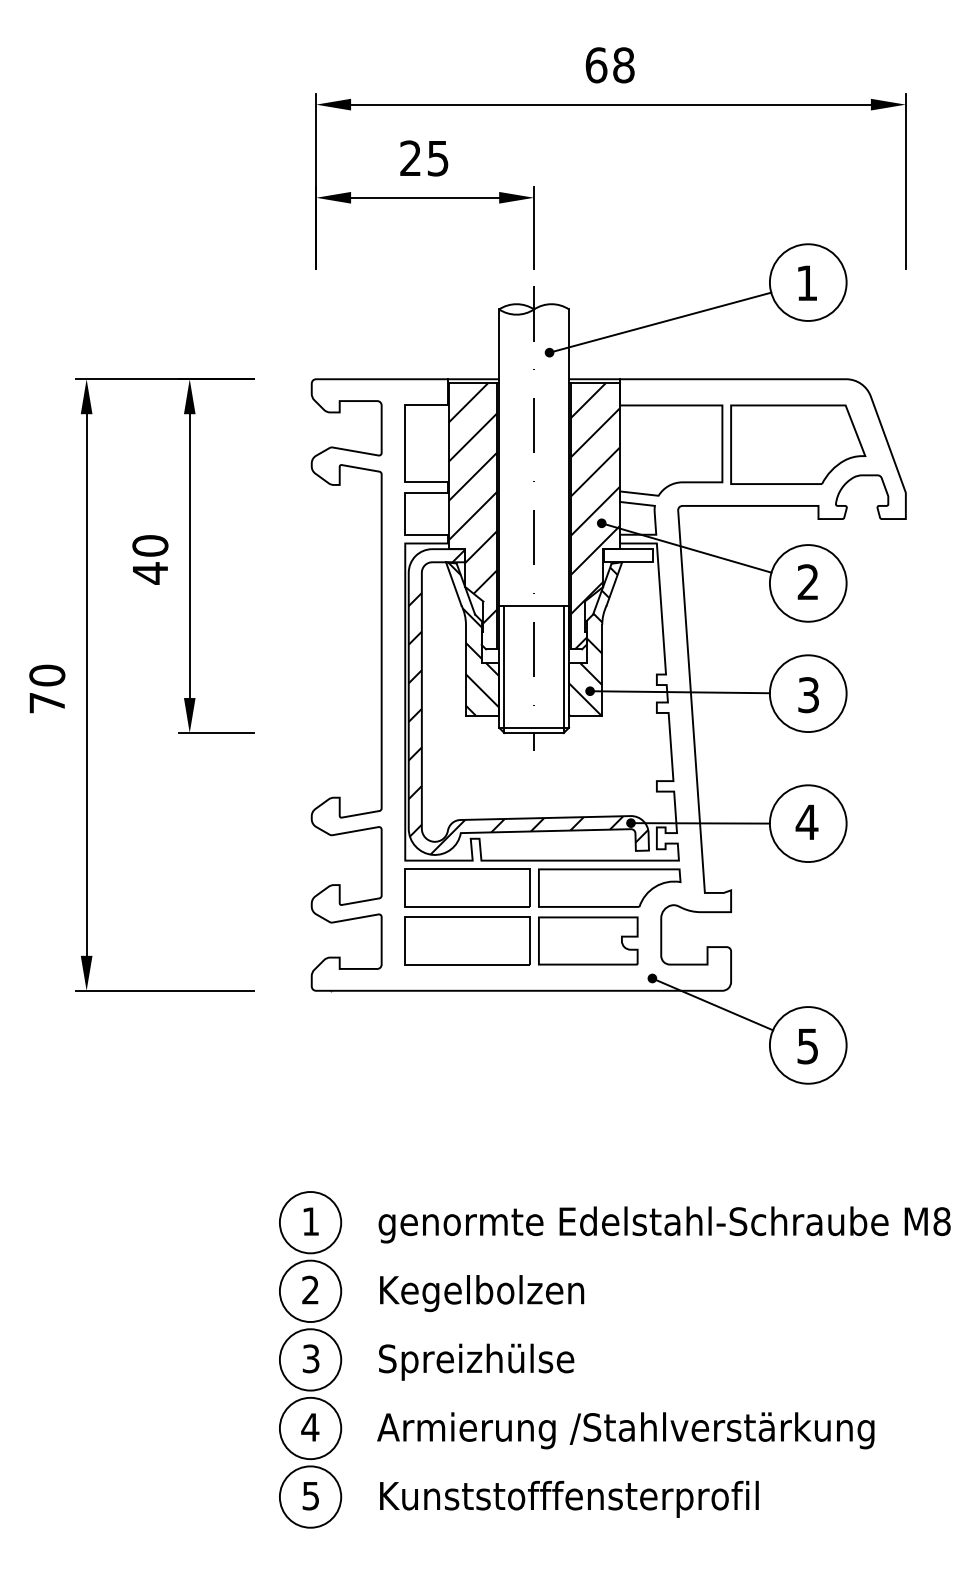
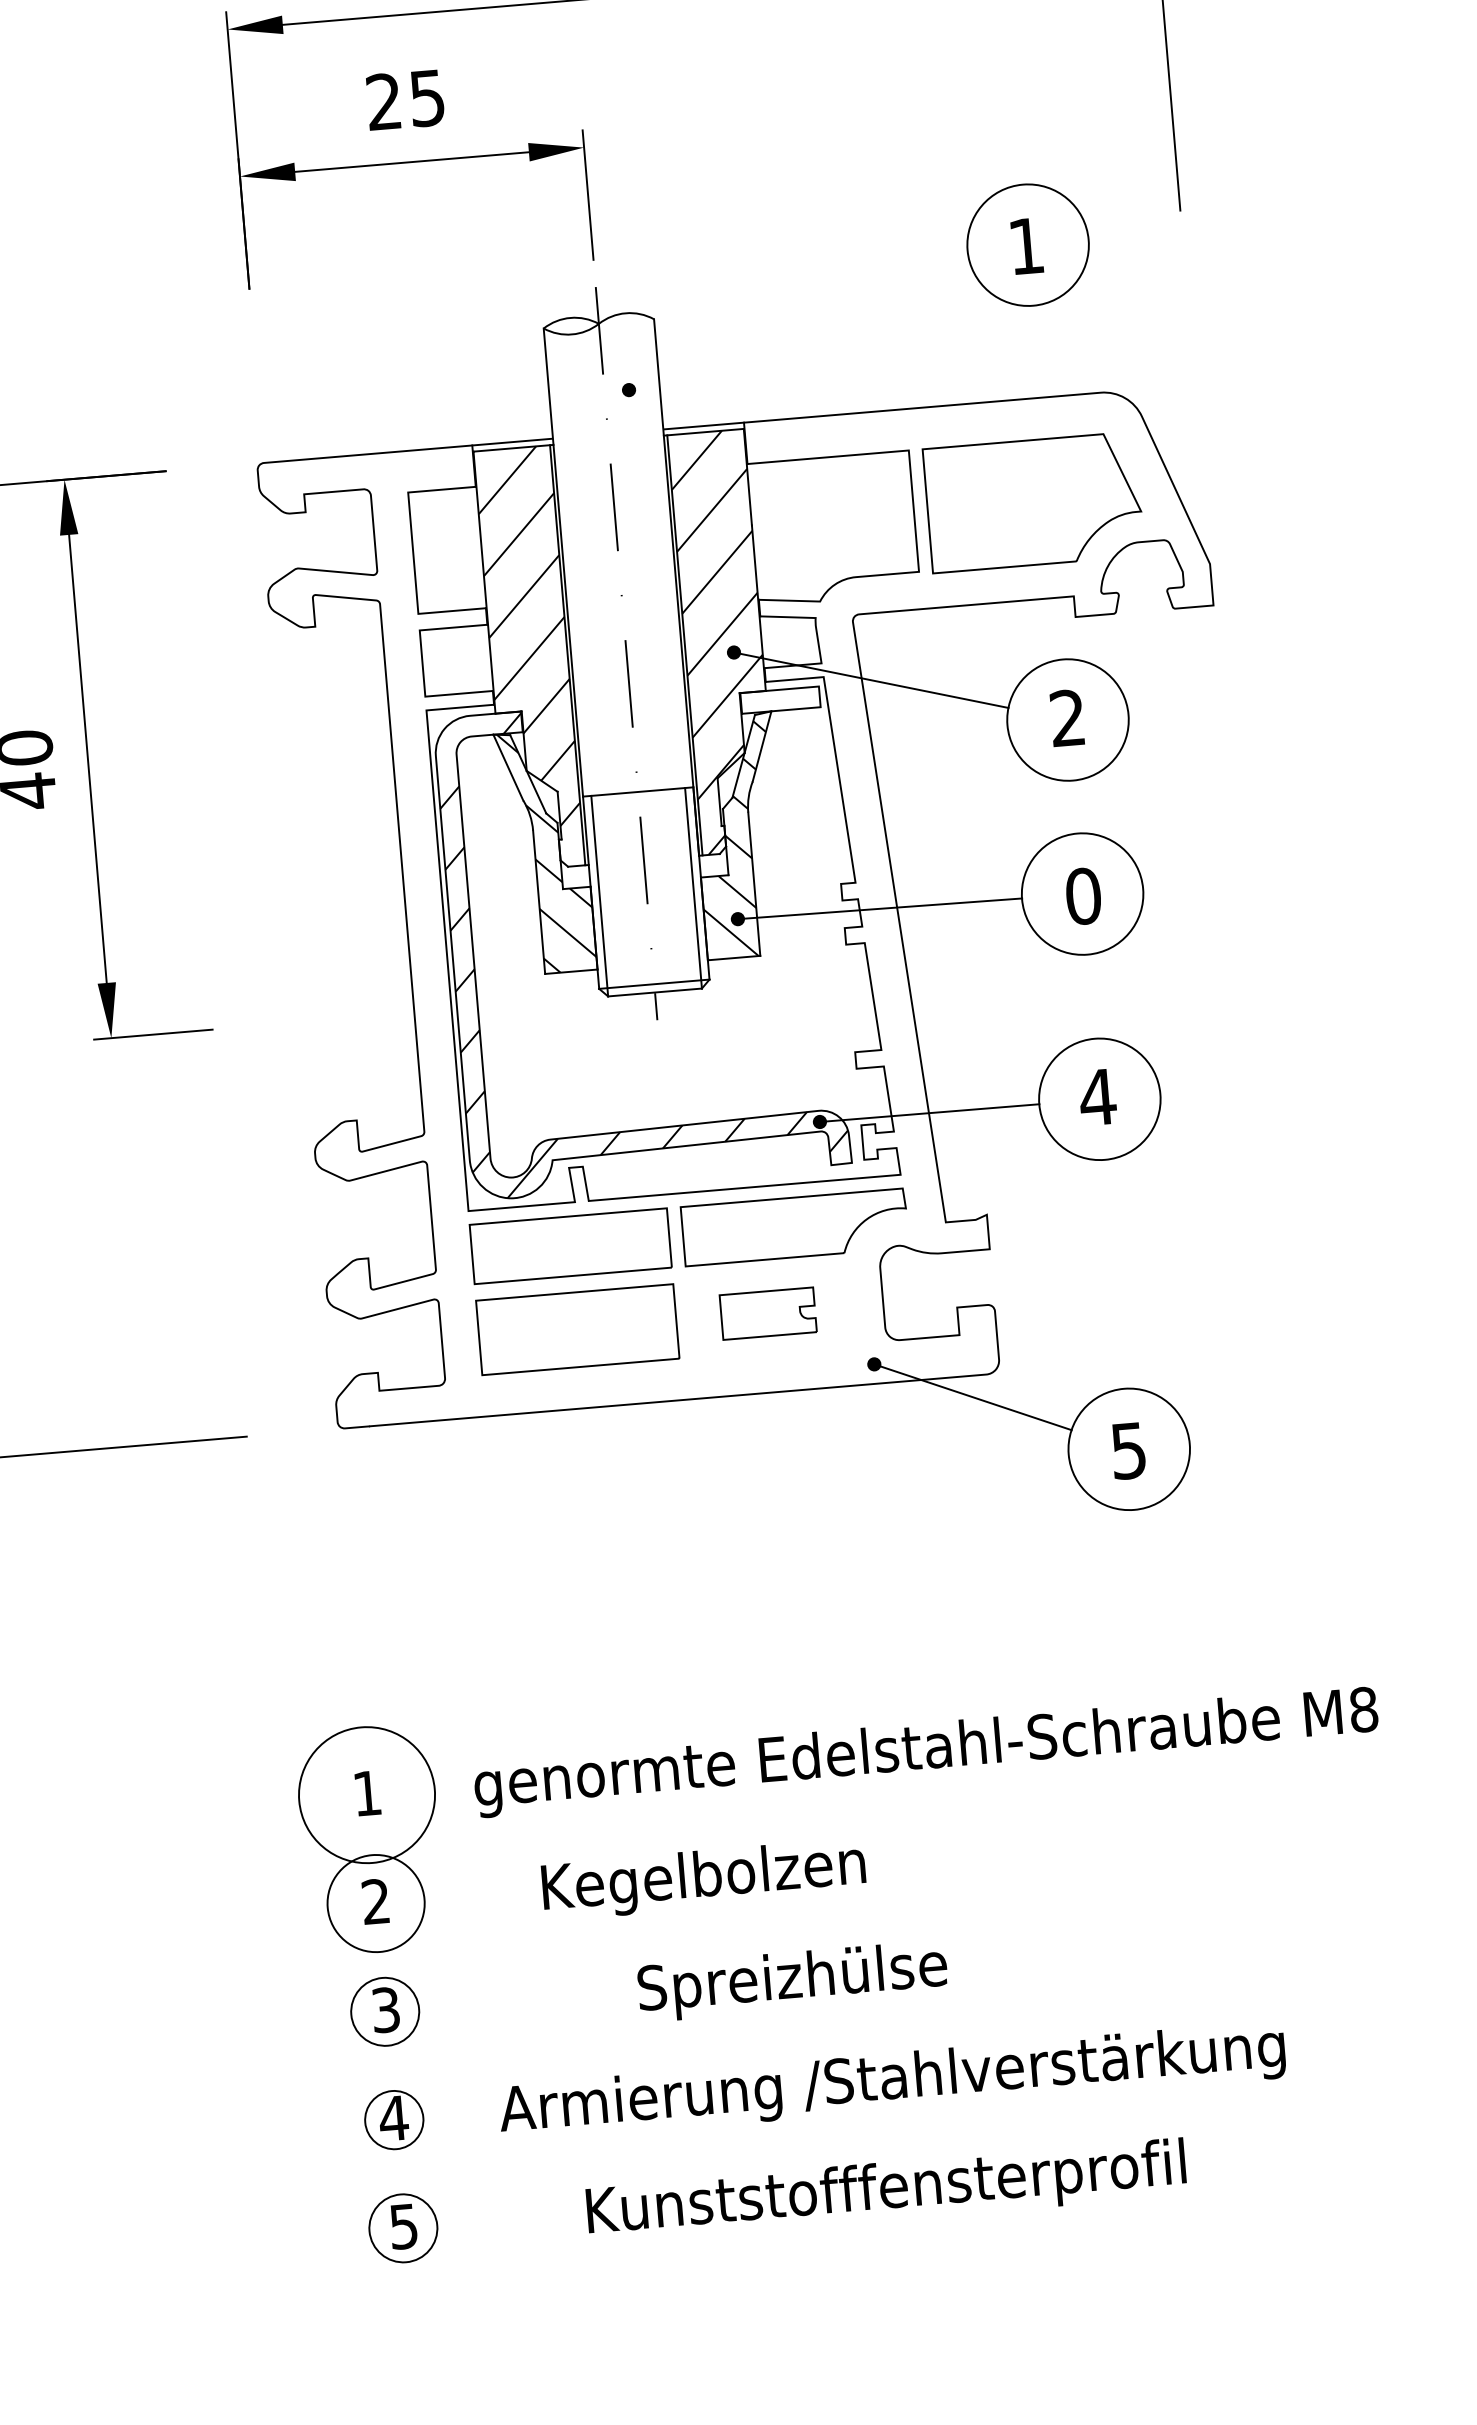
line: (660, 322) -> (800, 327), removed
text: (808, 695) -> (1083, 896), 3 -> 0
part: (588, 940) -> (768, 1312), size x0.6
circle: (310, 1222) -> (366, 1794), size x1.4
text: (482, 1293) -> (704, 1879), moved
circle: (310, 1359) -> (385, 2011), size x0.7
text: (476, 1361) -> (792, 1980), moved
circle: (310, 1428) -> (394, 2120), size x0.6
circle: (310, 1496) -> (403, 2227), size x0.7
text: (569, 1498) -> (886, 2190), moved

